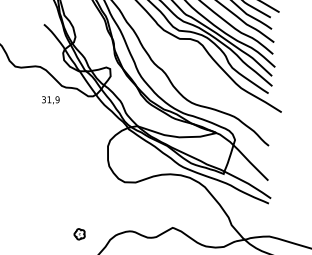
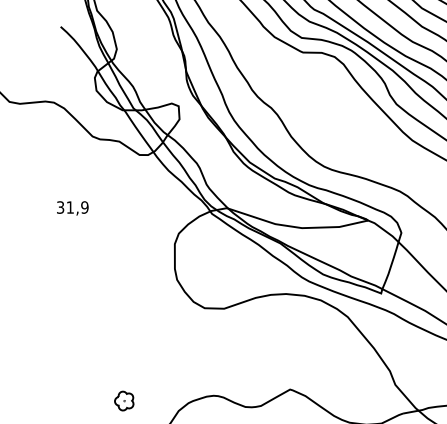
text: (50, 100) -> (72, 208), moved

